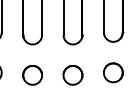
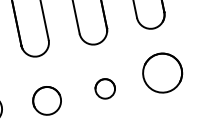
part: (113, 72) -> (162, 72), size x1.4
part: (72, 75) -> (104, 89), size x0.7

